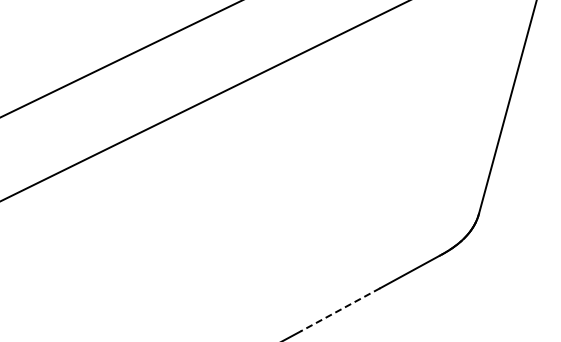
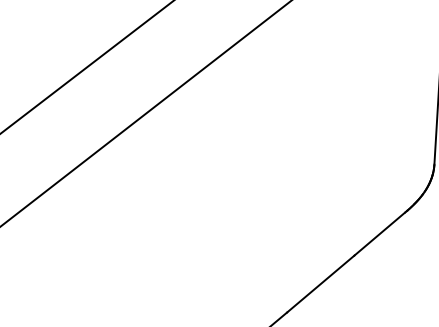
line: (340, 310) -> (320, 284), dashed -> solid

